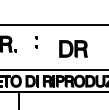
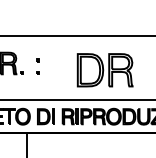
part: (36, 42) -> (37, 66), moved
part: (73, 48) -> (105, 69), size x1.43

